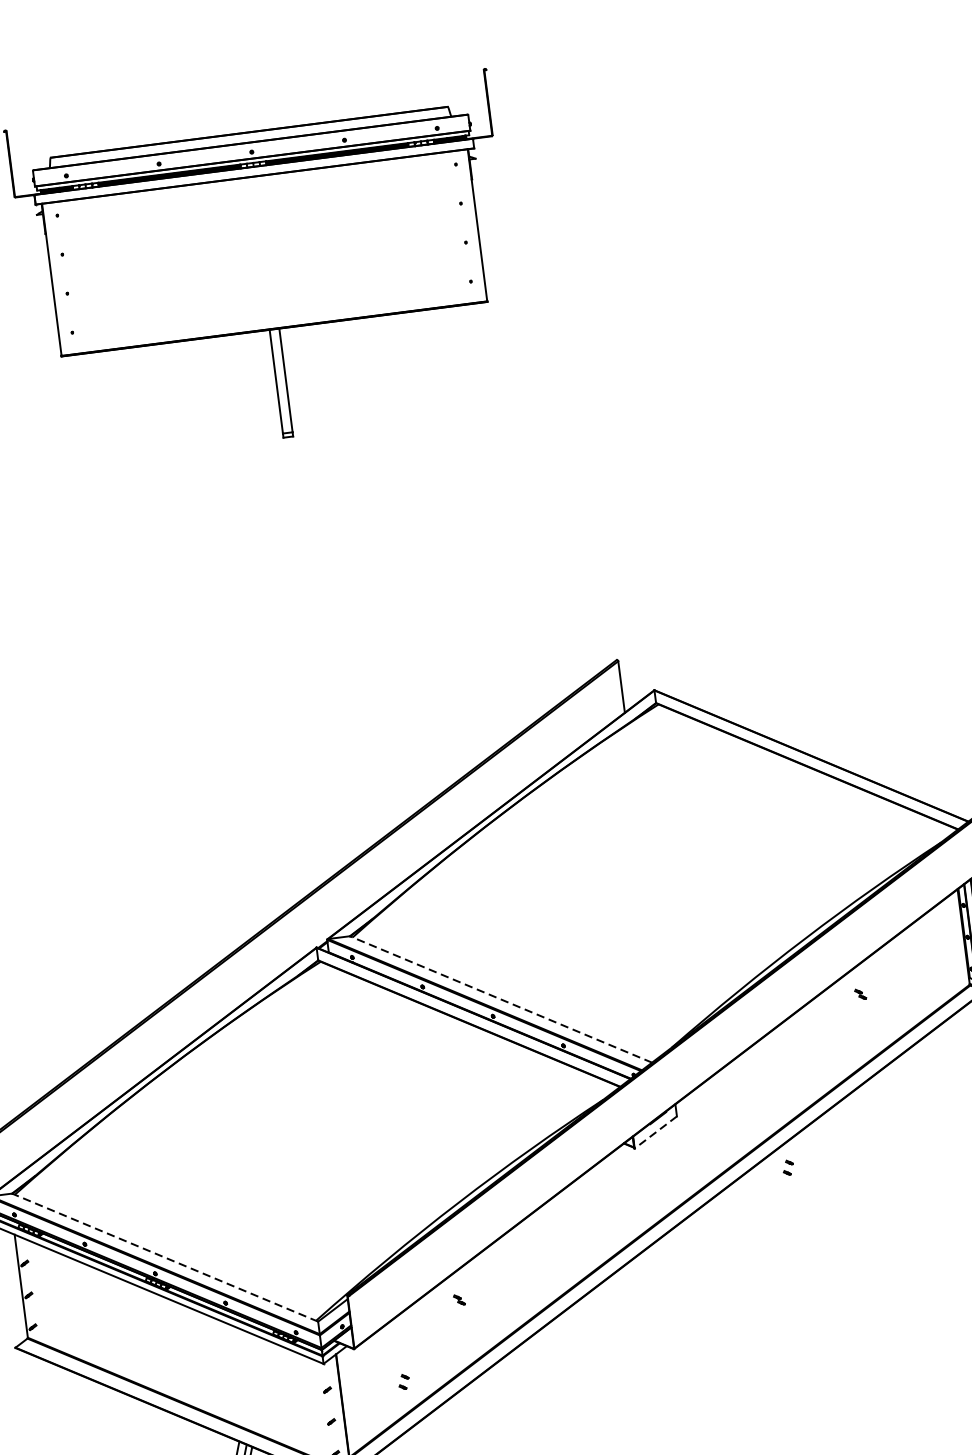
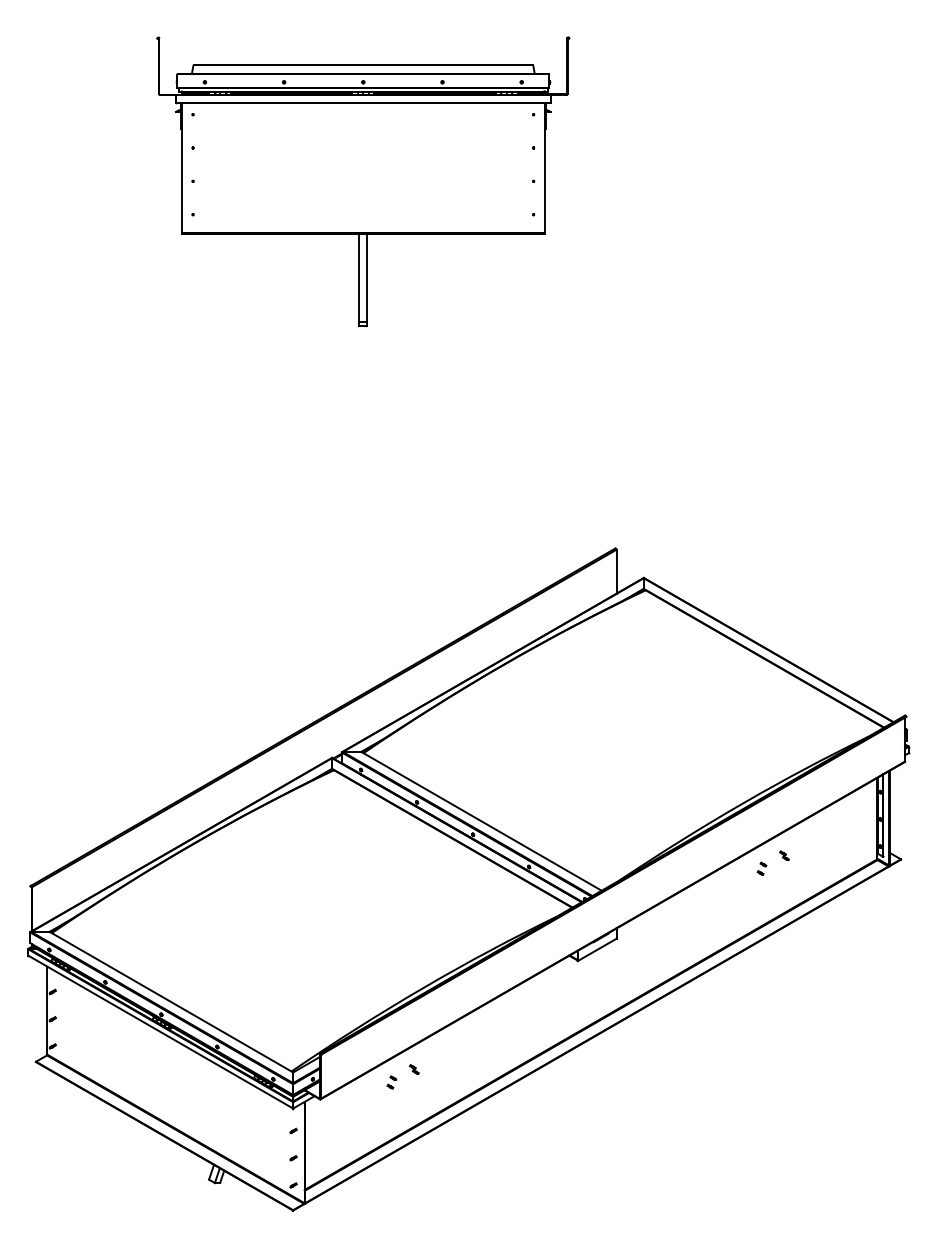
line: (500, 999) -> (481, 821), dashed -> solid
line: (654, 1133) -> (596, 950), dashed -> solid
part: (787, 1167) -> (761, 868), moved
line: (165, 1258) -> (171, 1002), dashed -> solid
part: (403, 1382) -> (391, 1082), moved

